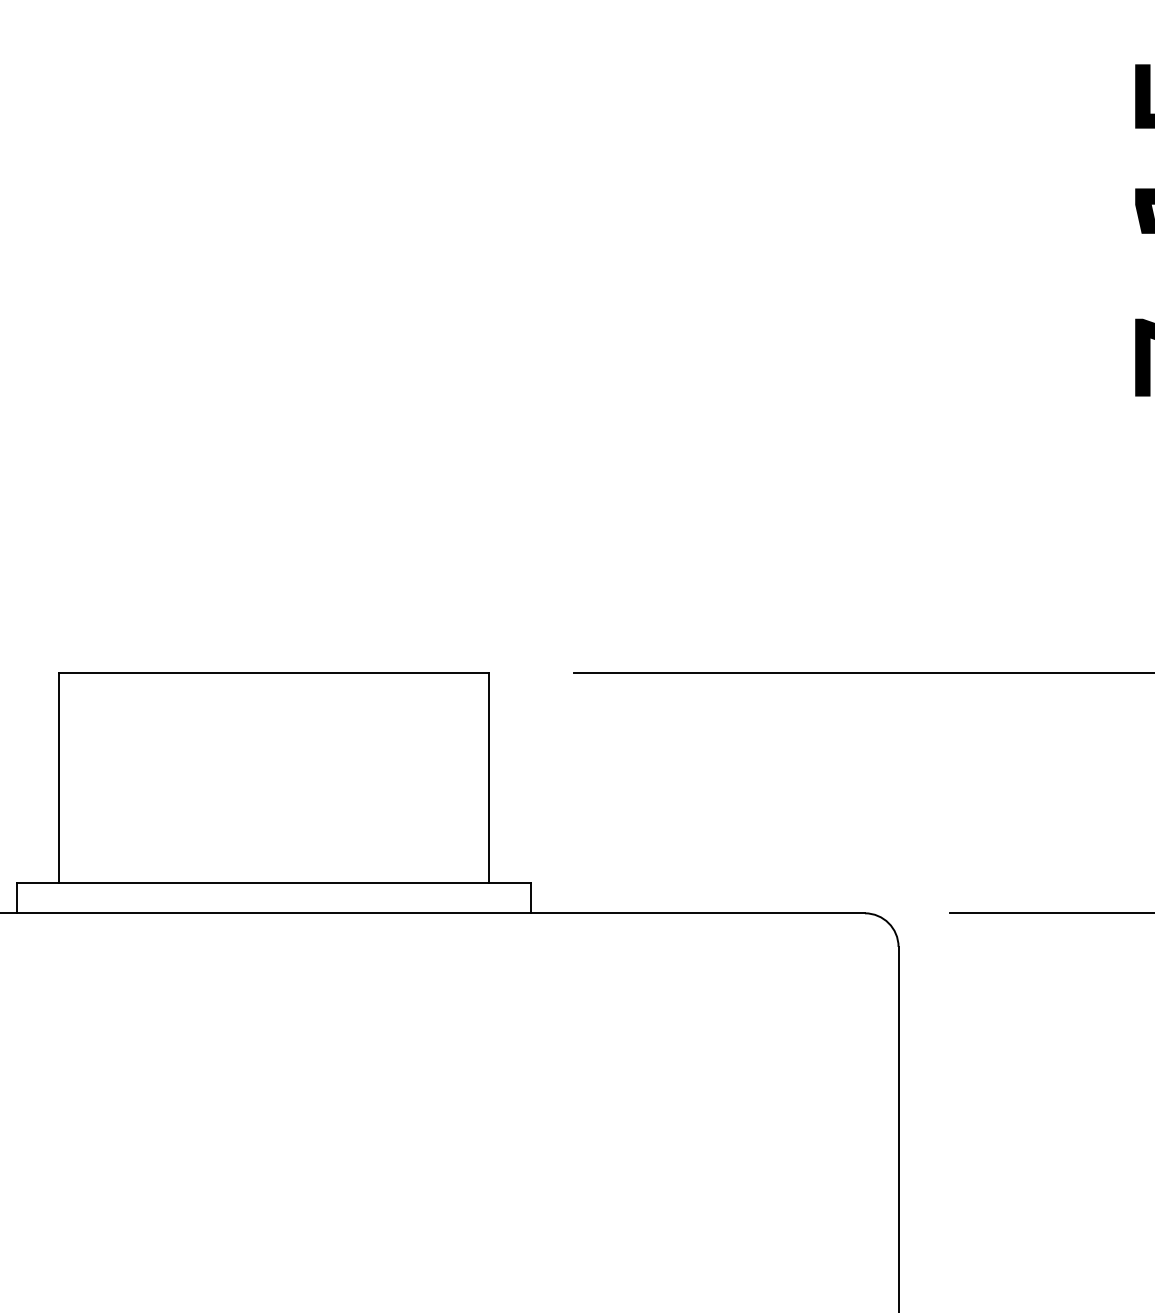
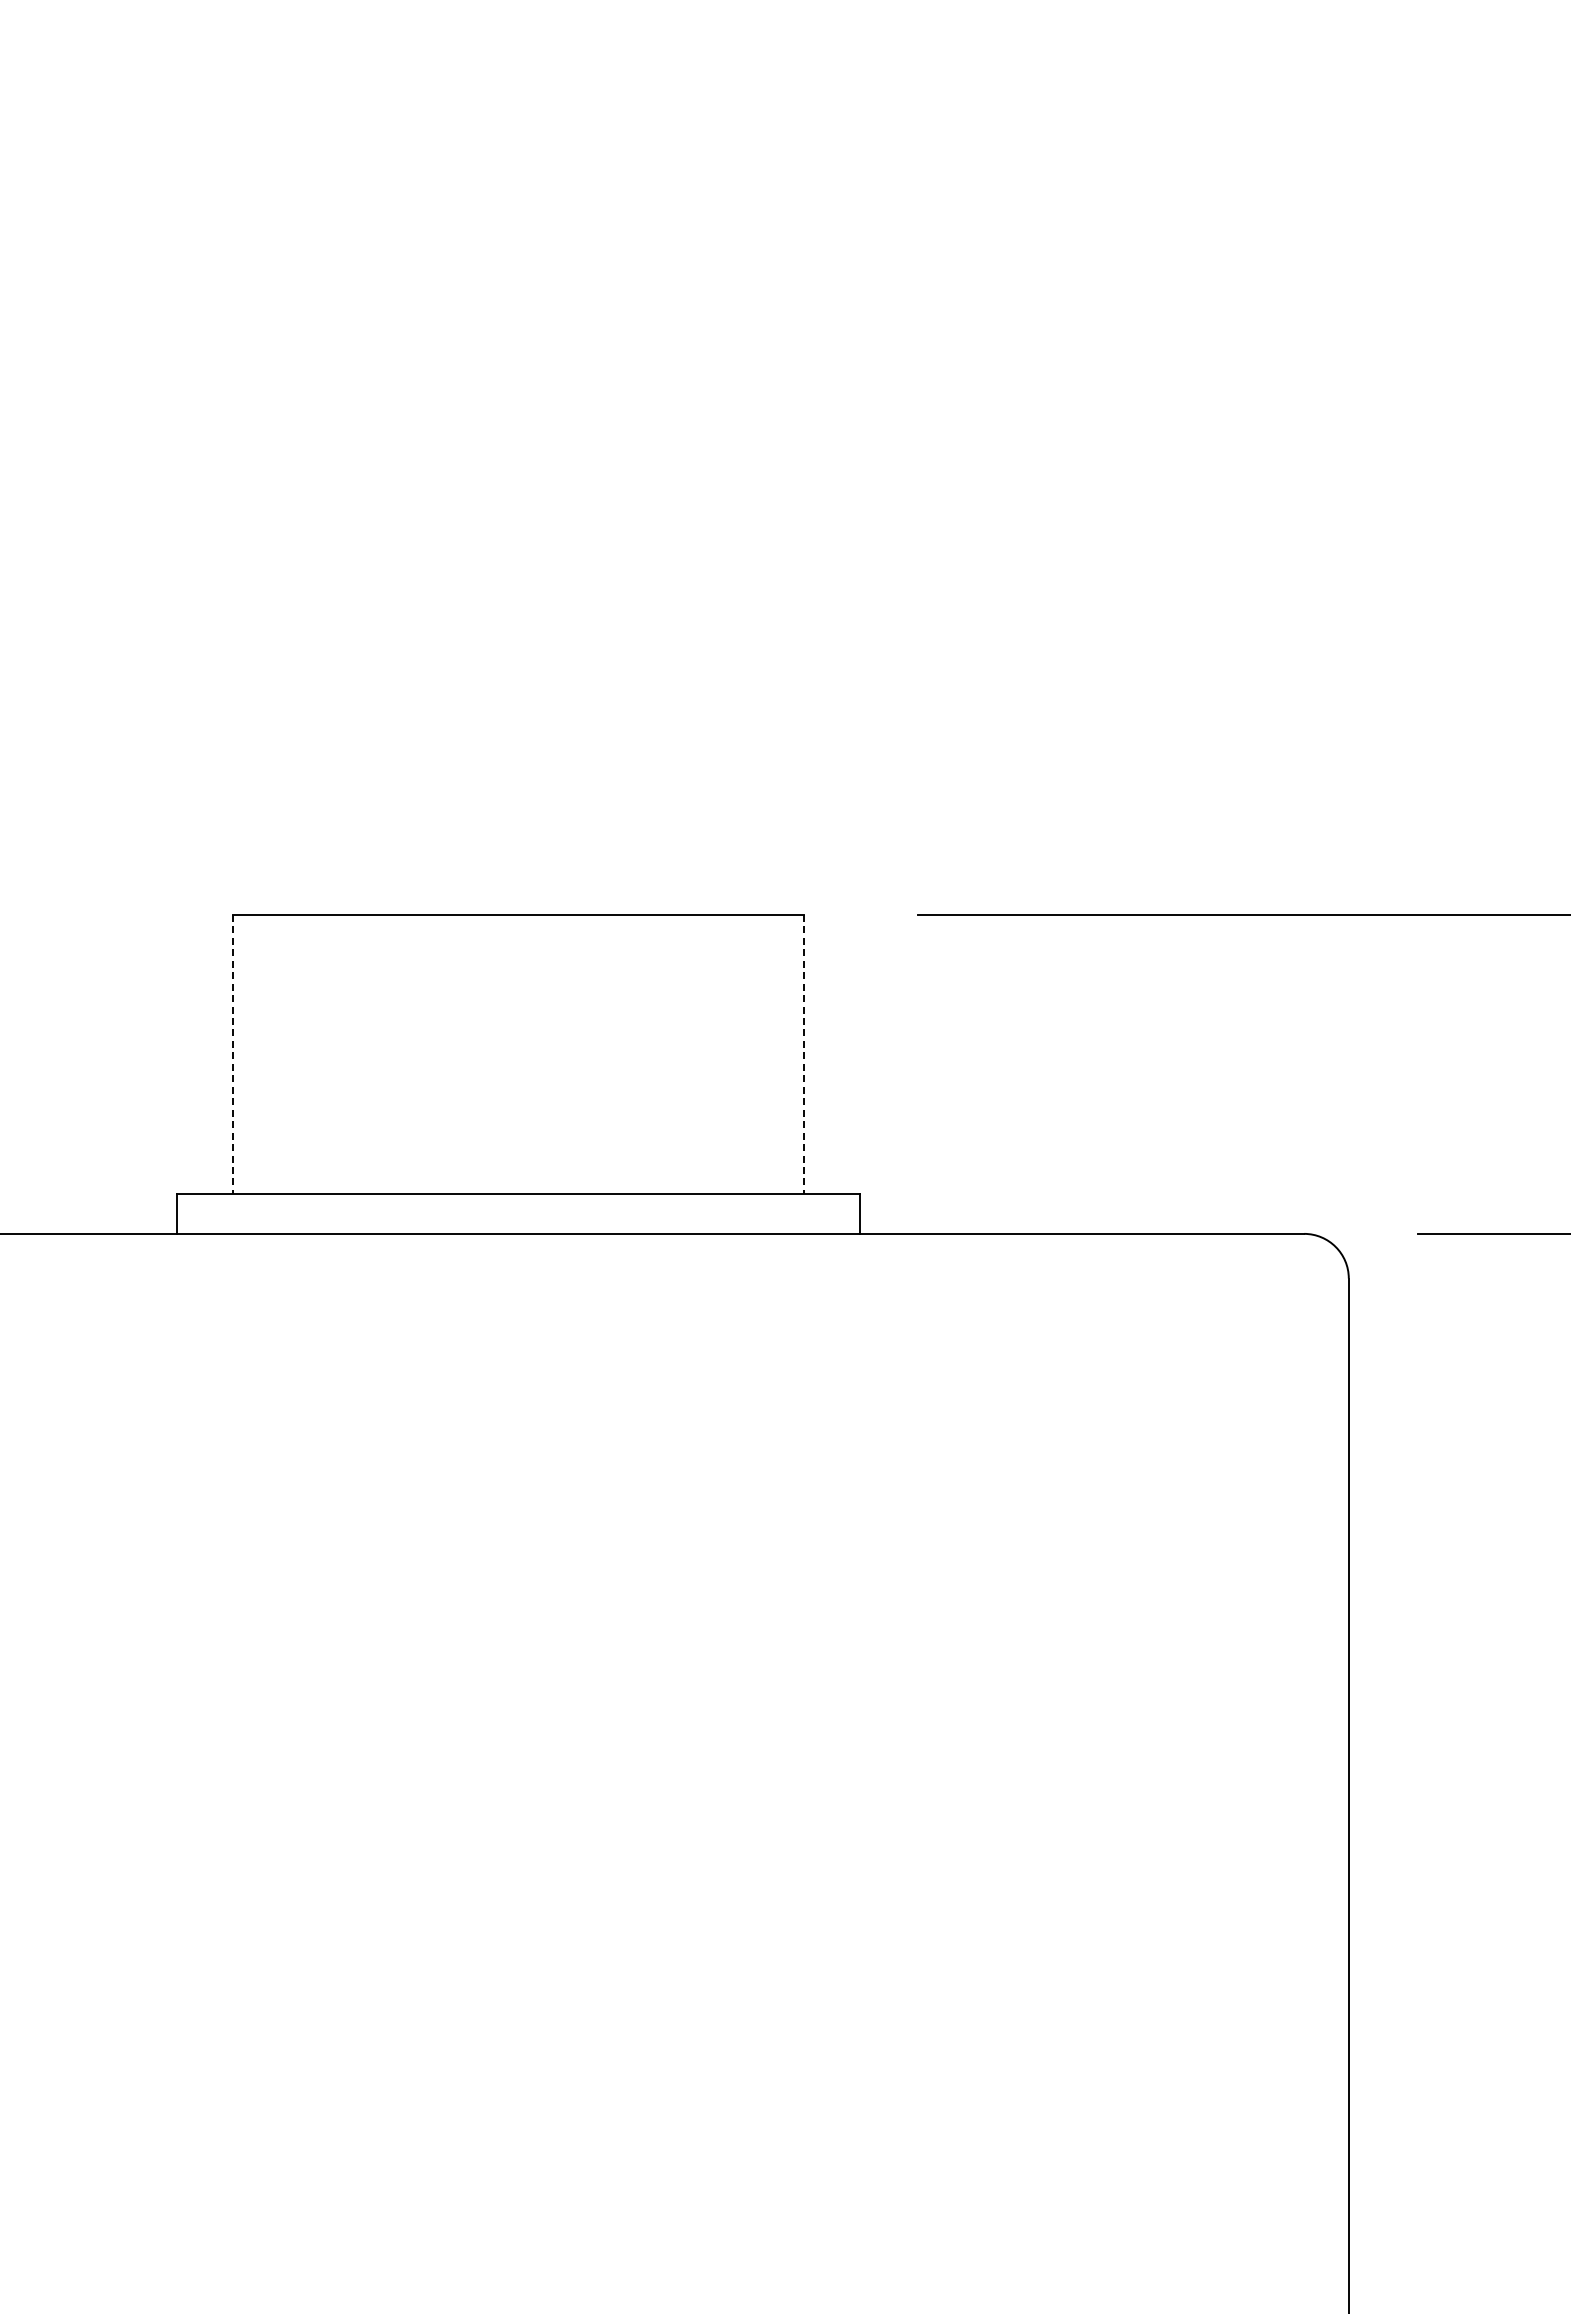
line: (59, 778) -> (233, 1054), solid -> dashed
line: (488, 778) -> (804, 1054), solid -> dashed

